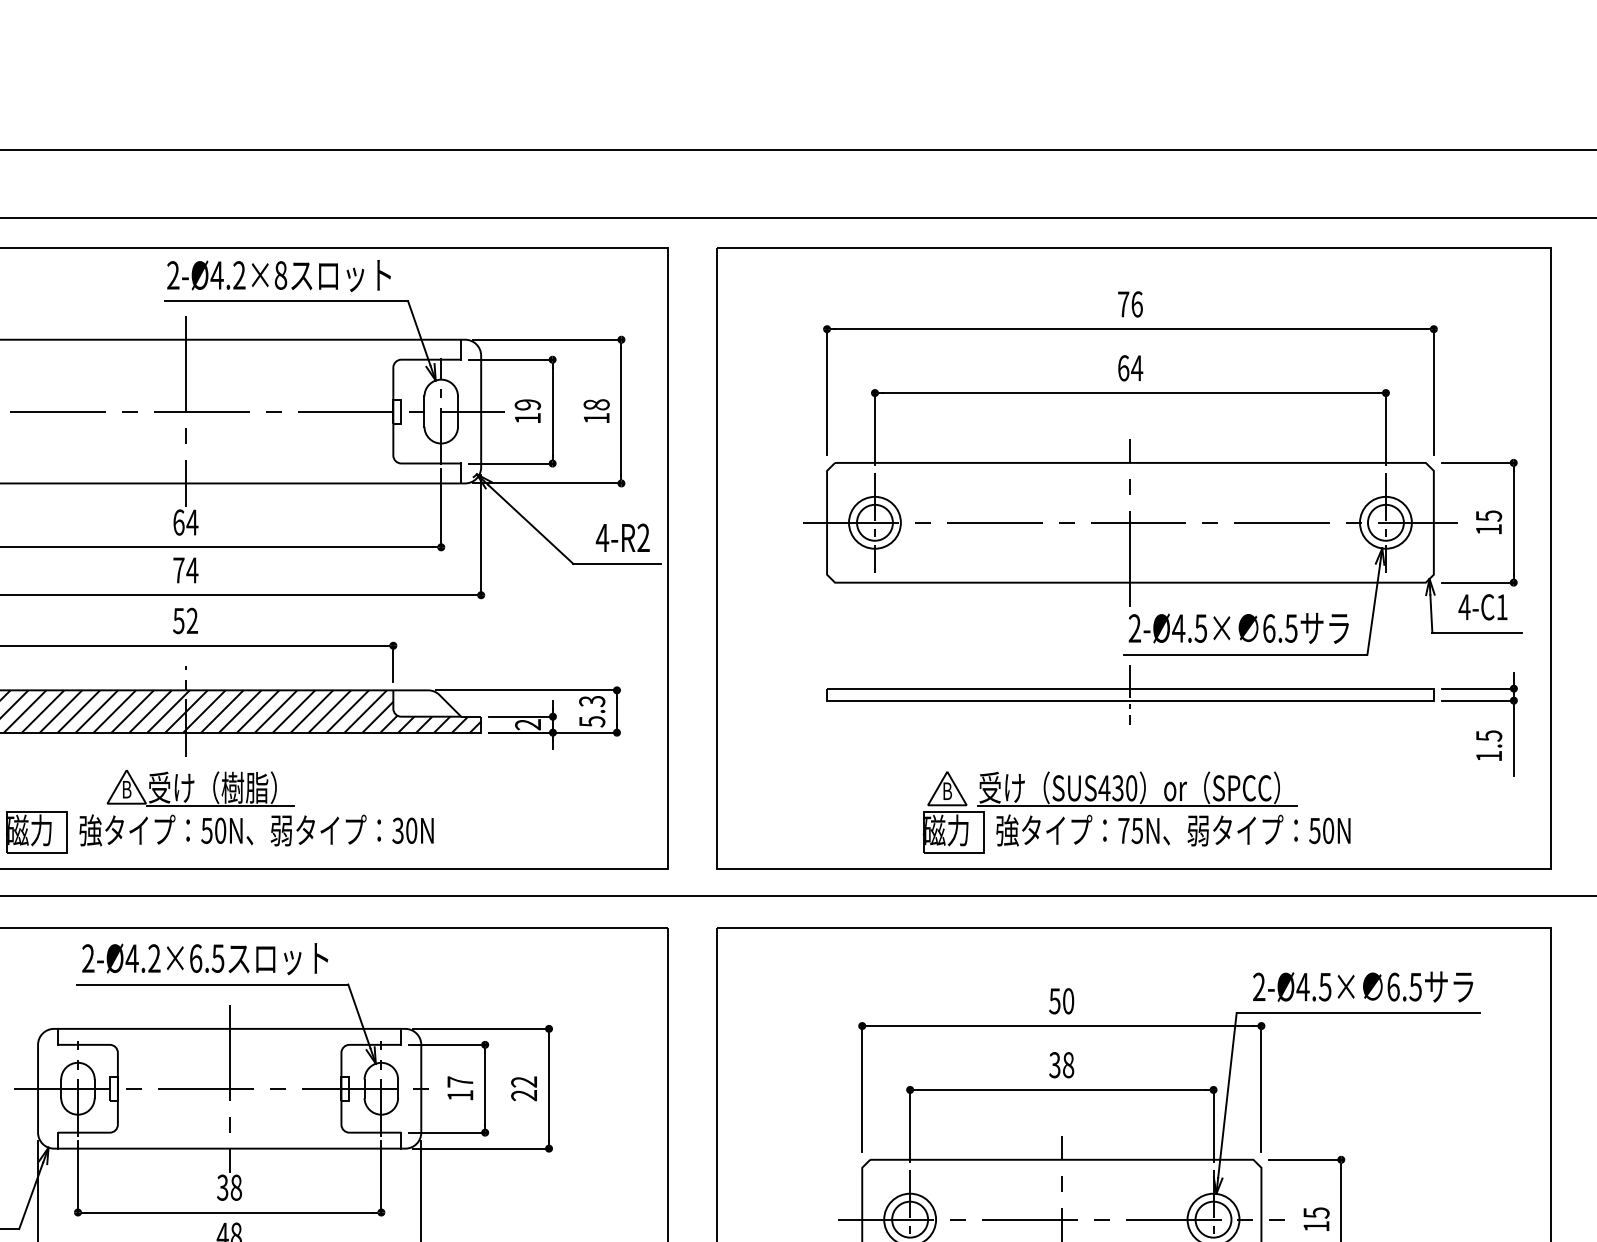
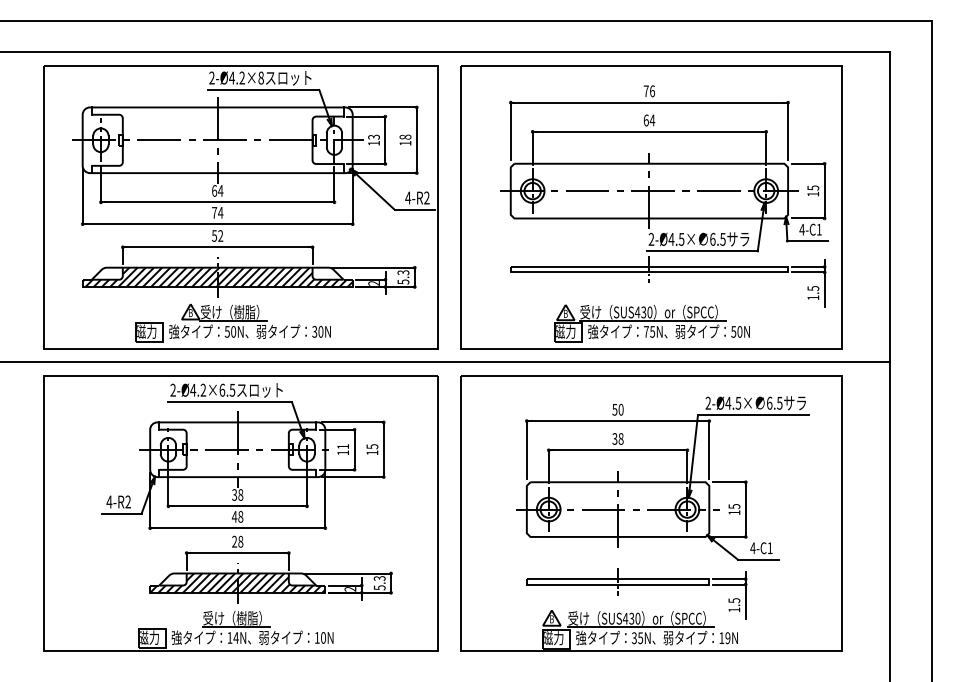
text: (526, 403) -> (373, 136), 19 -> 13
text: (458, 1081) -> (342, 446), 17 -> 11
text: (524, 1088) -> (372, 449), 22 -> 15

